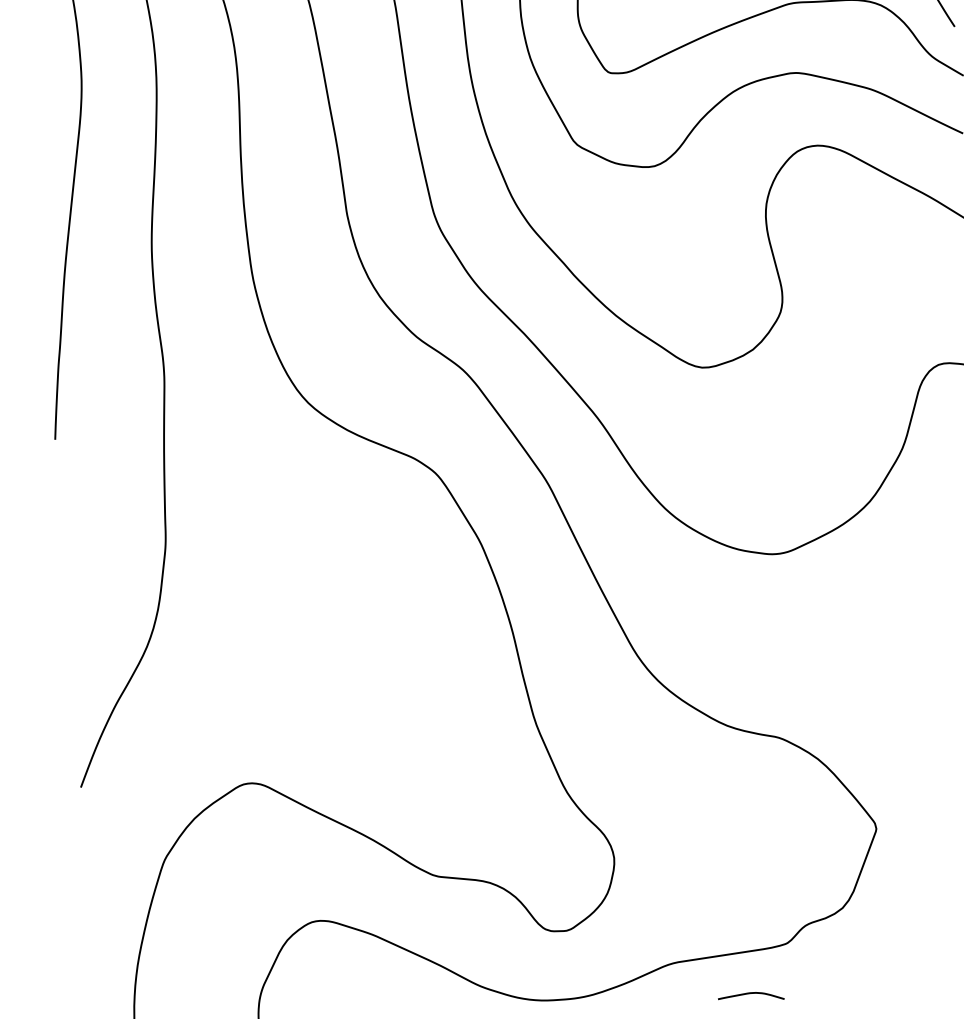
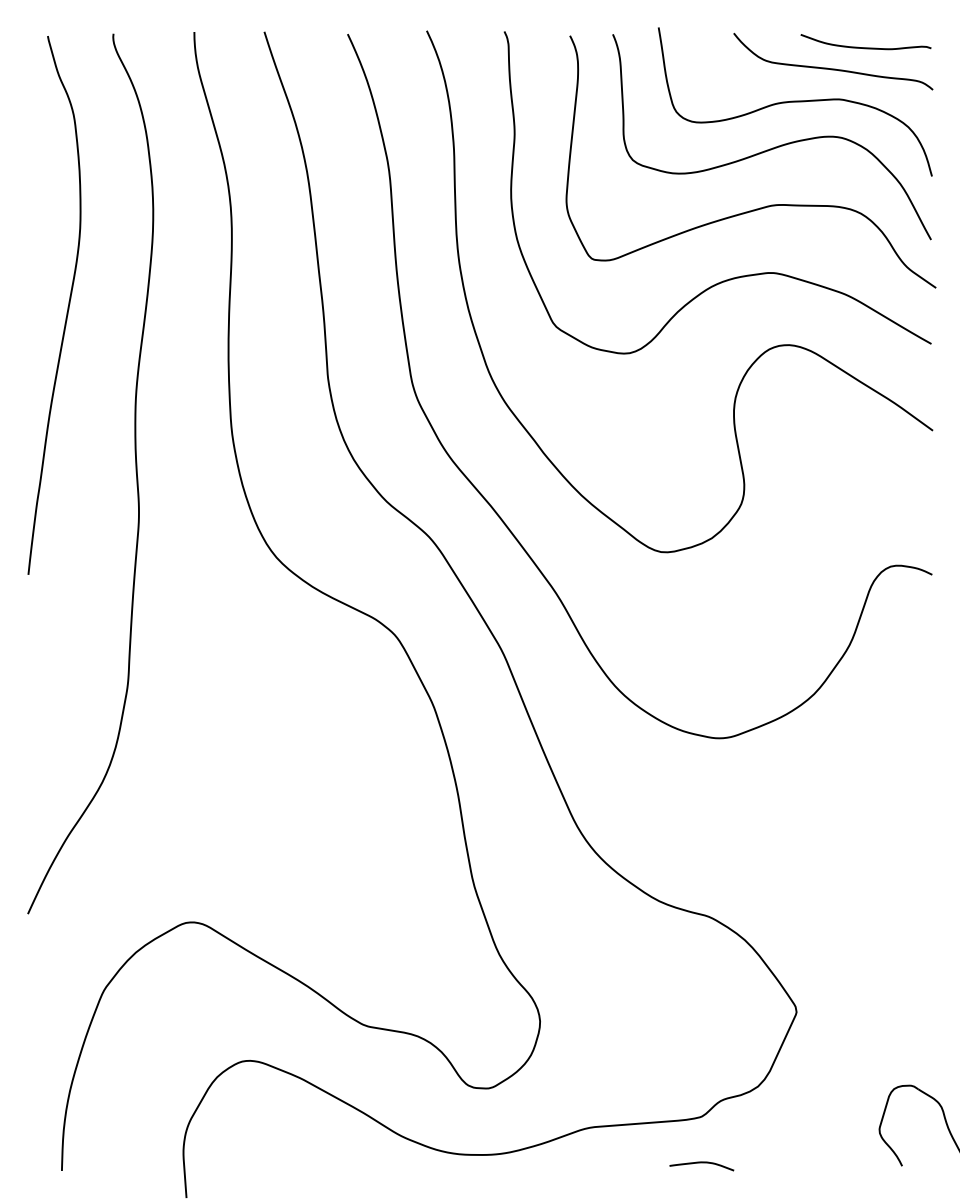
curve: (750, 994) -> (701, 1163), moved

